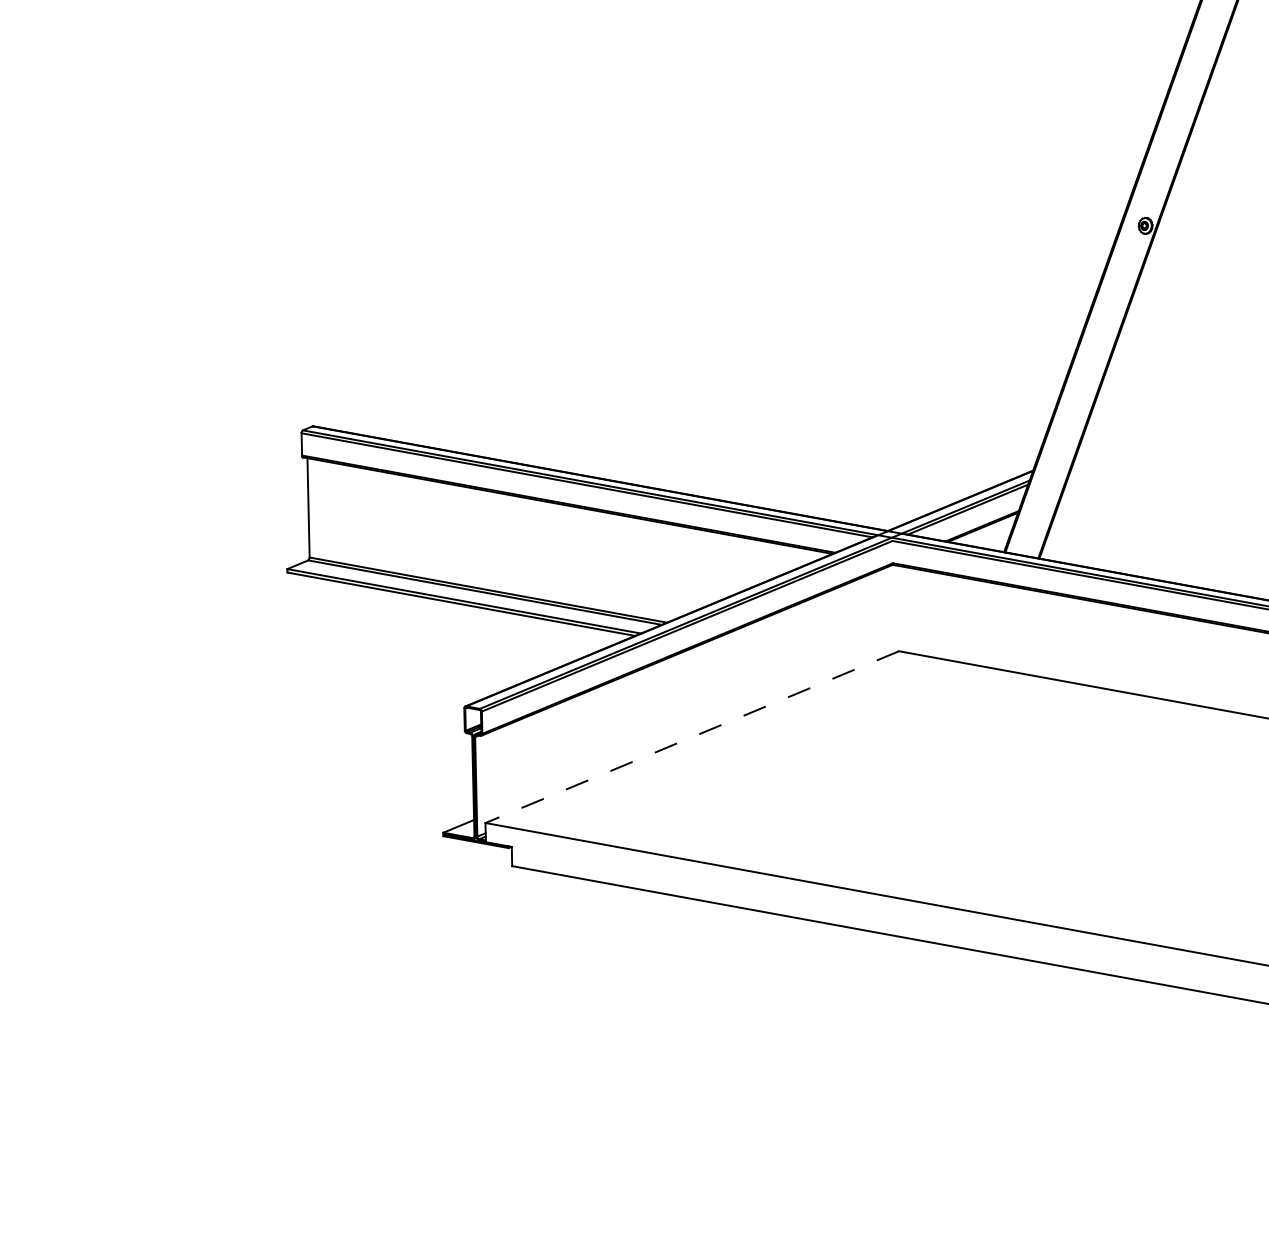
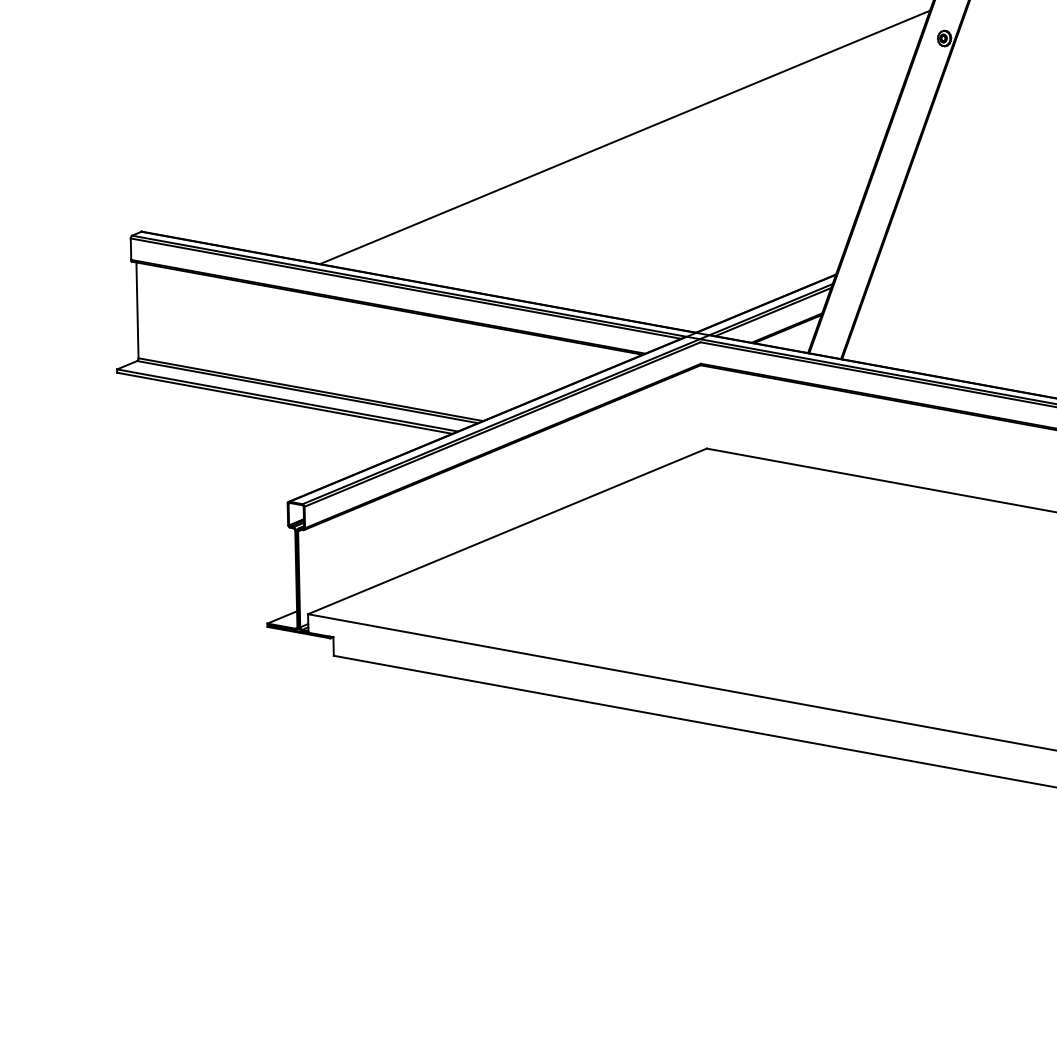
line: (813, 328) -> (624, 137), added
line: (692, 737) -> (507, 531), dashed -> solid

